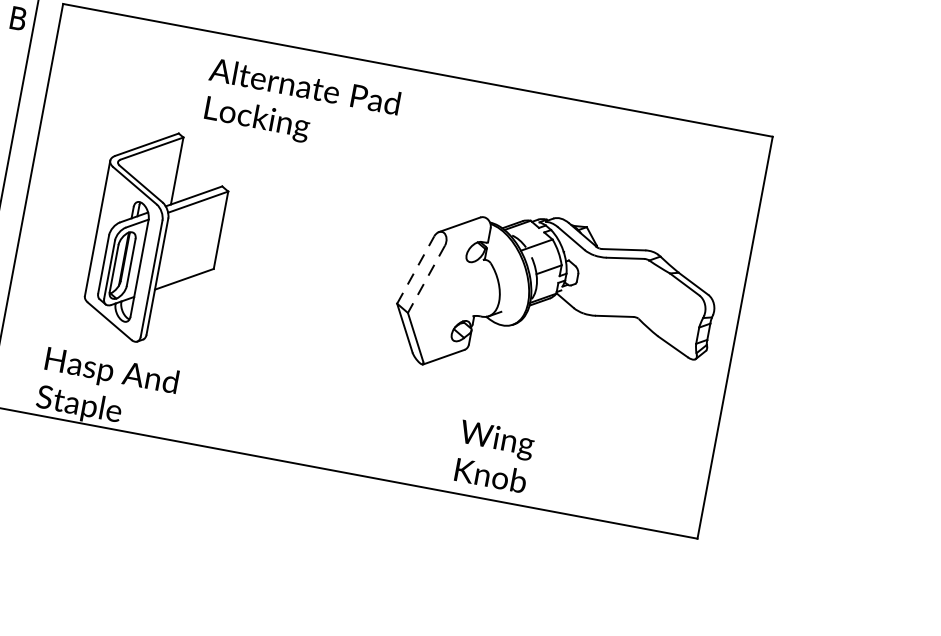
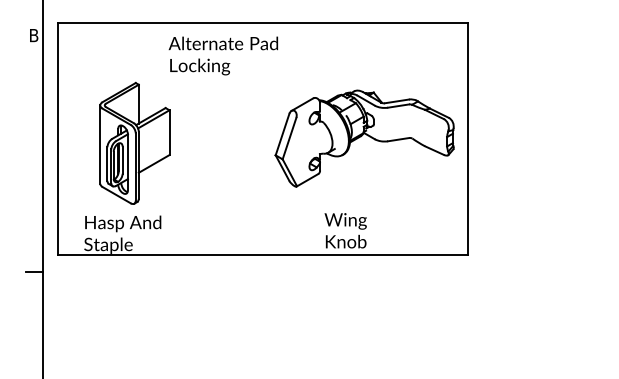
text: (299, 106) -> (222, 55), moved
line: (415, 269) -> (282, 134), dashed -> solid
line: (426, 279) -> (289, 138), dashed -> solid

